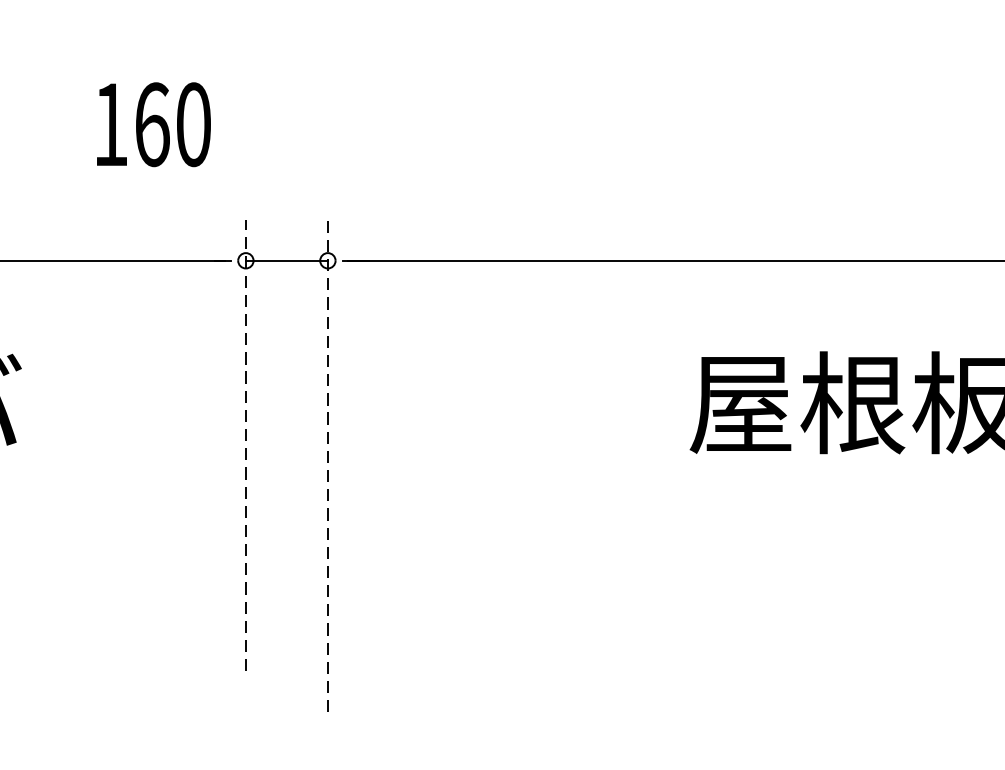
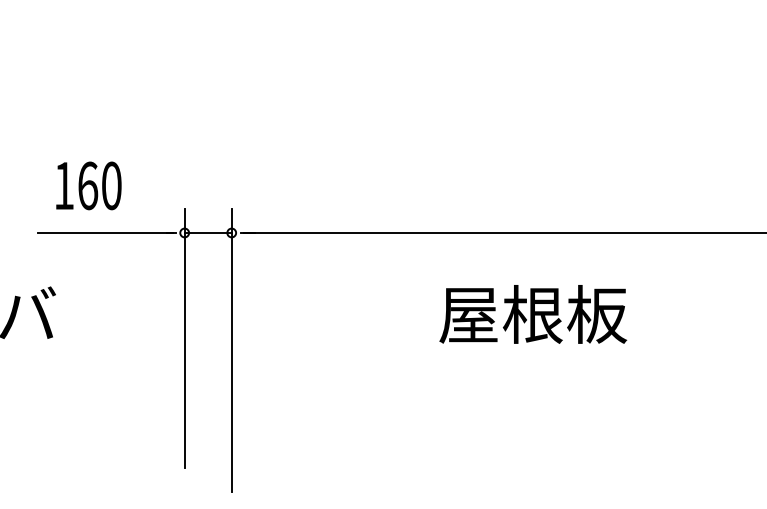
text: (153, 123) -> (88, 185), moved
line: (245, 444) -> (184, 338), dashed -> solid
line: (327, 465) -> (231, 350), dashed -> solid

